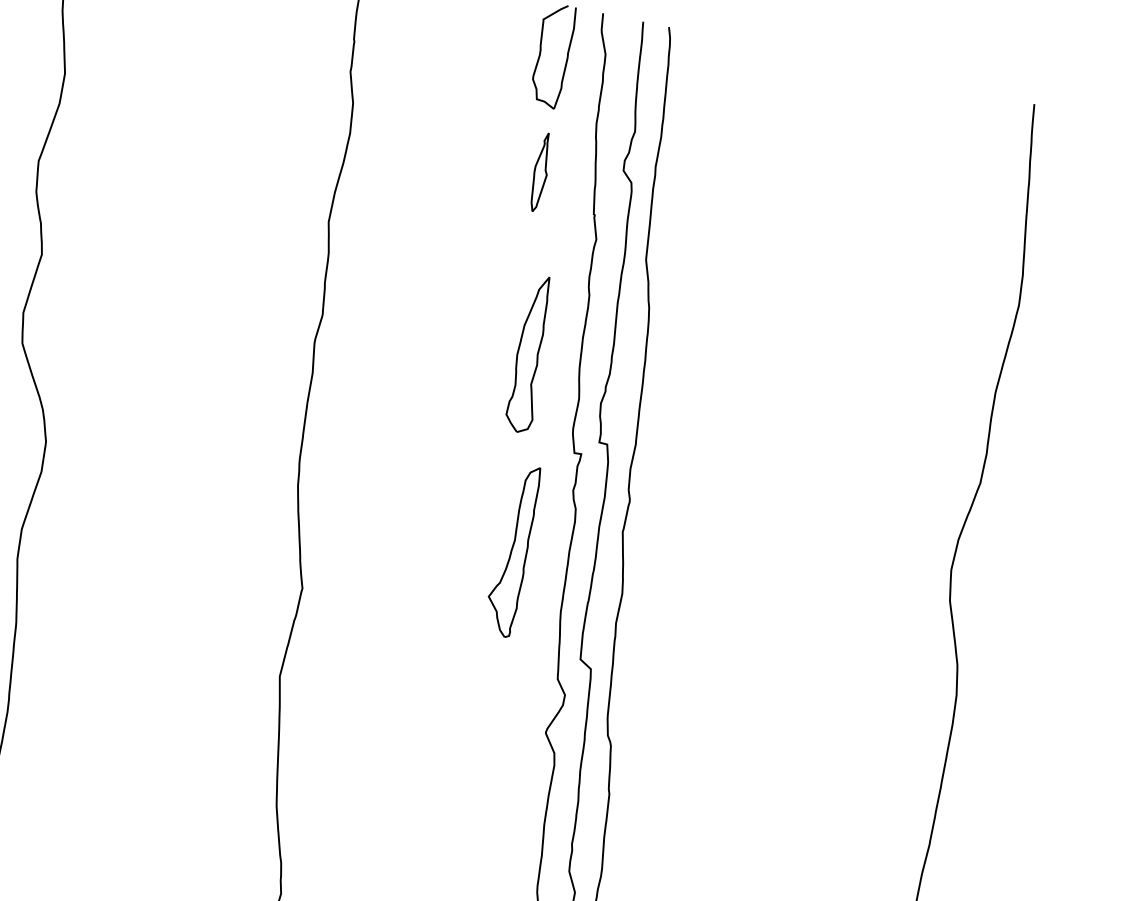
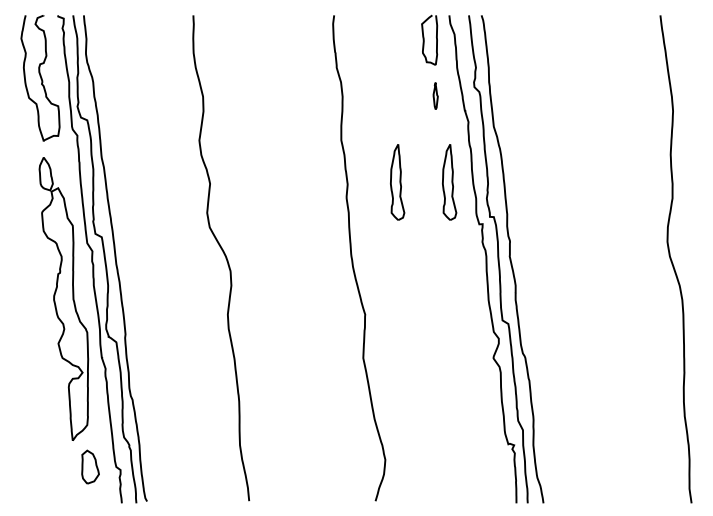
part: (540, 170) -> (435, 95), size x0.7
part: (425, 332) -> (397, 182), added
part: (513, 551) -> (460, 276), removed

